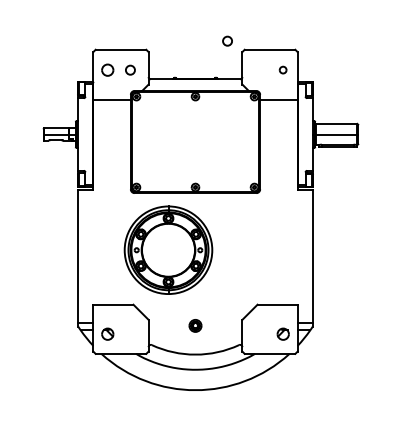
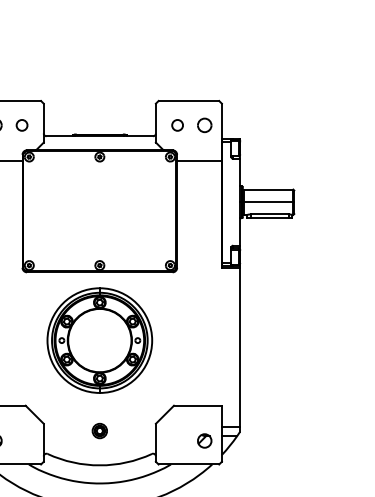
circle: (227, 40) -> (177, 124), moved
part: (282, 69) -> (203, 124), size x1.67
part: (168, 249) -> (99, 339), moved

